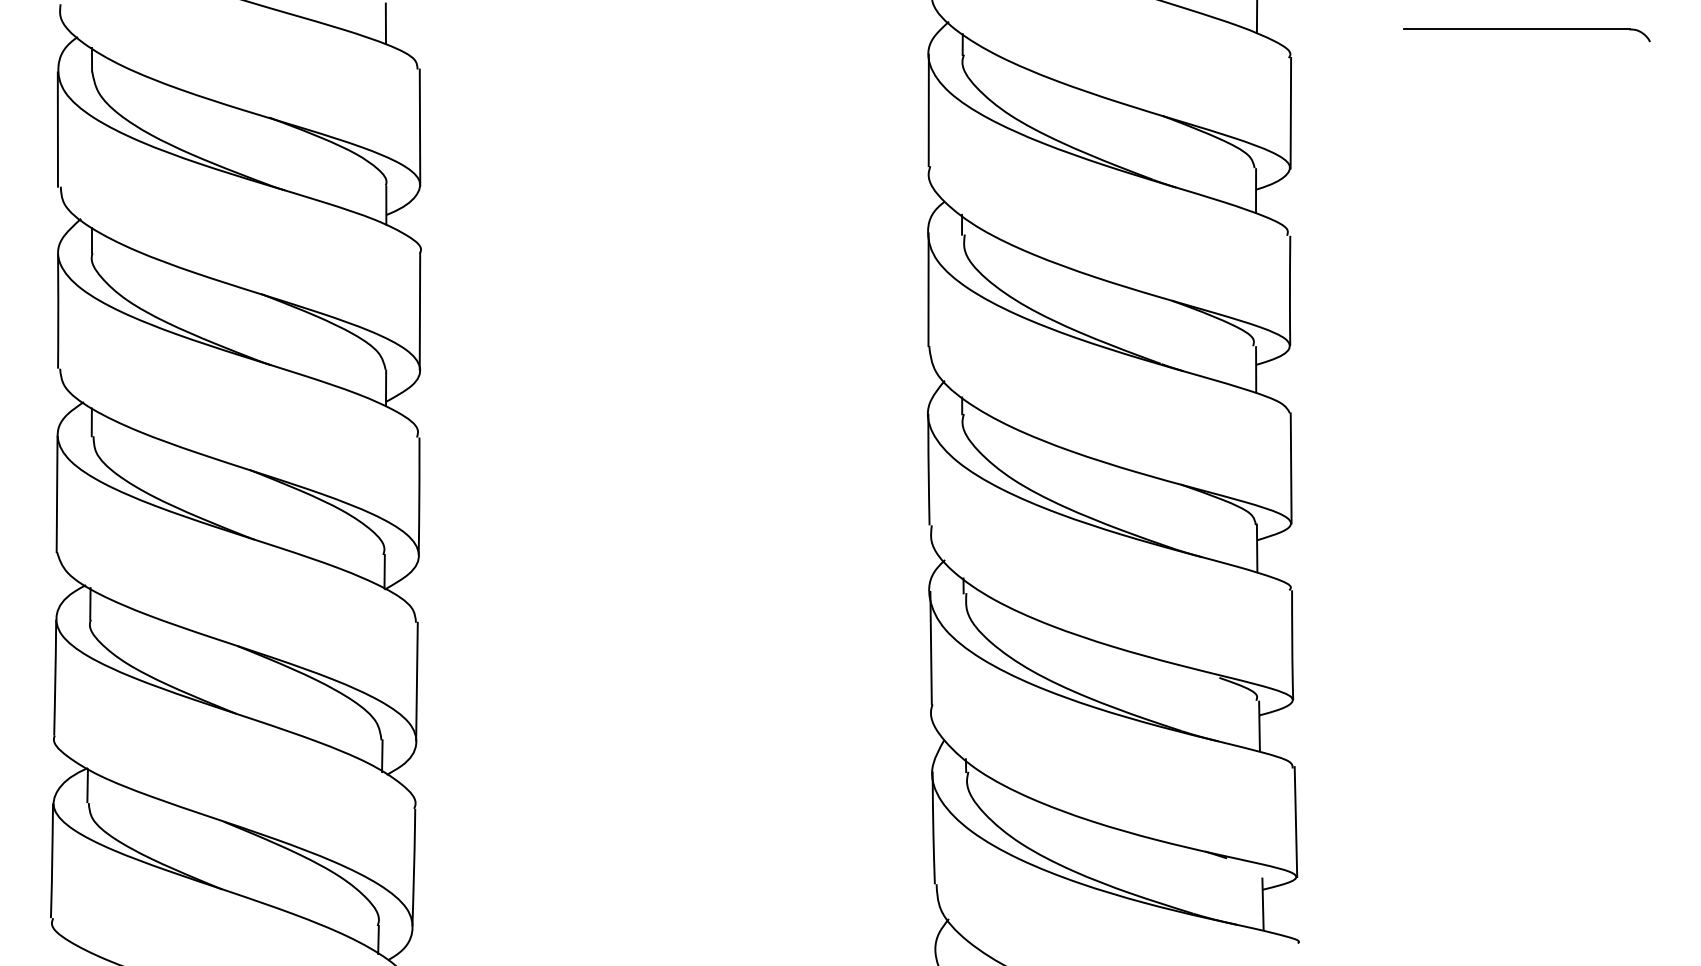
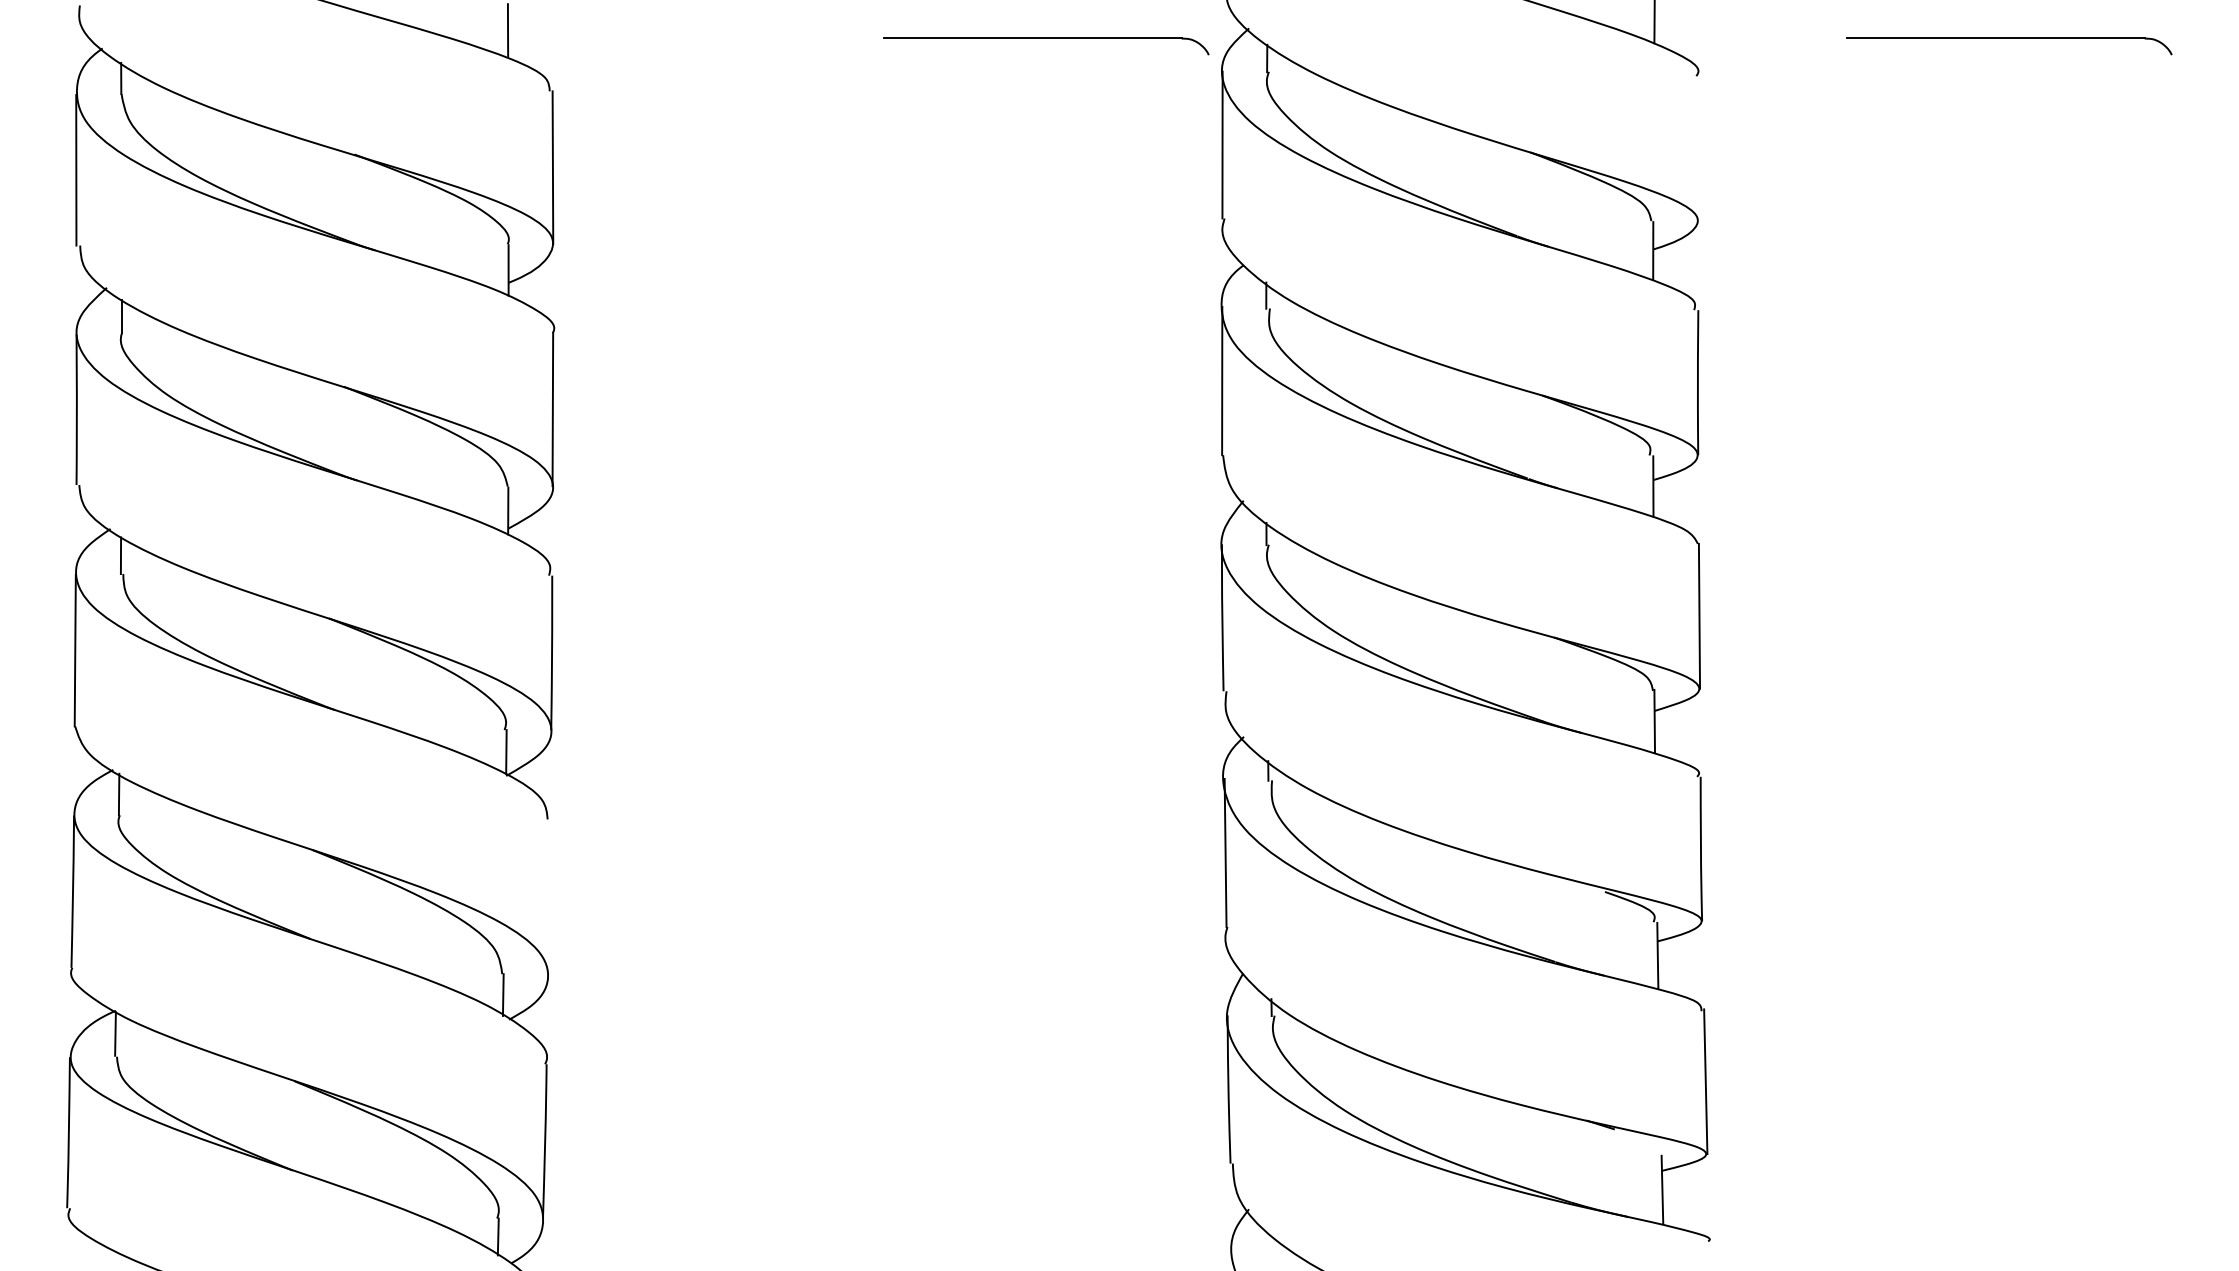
part: (795, 29) -> (1046, 38), added
line: (1290, 112) -> (1698, 148), removed
line: (416, 681) -> (548, 896), removed

